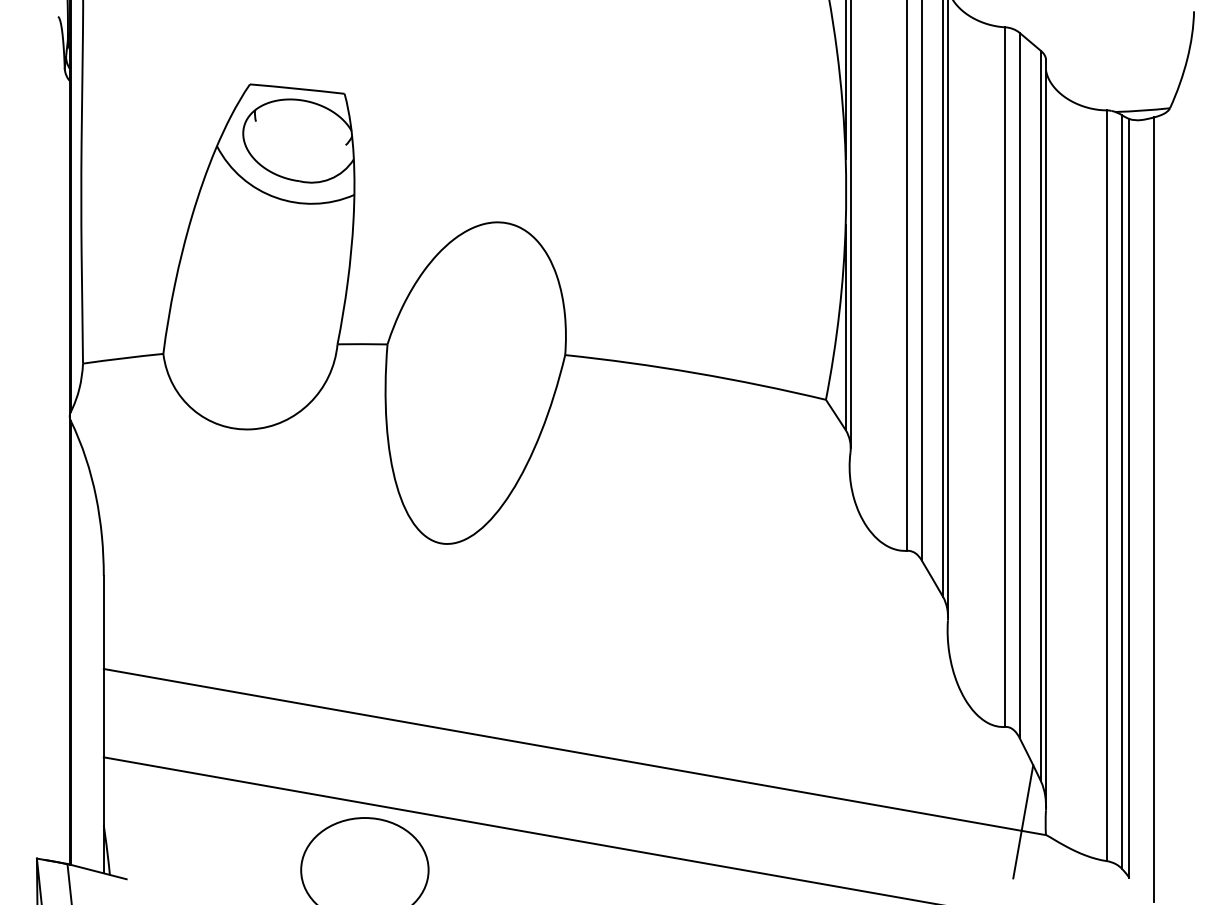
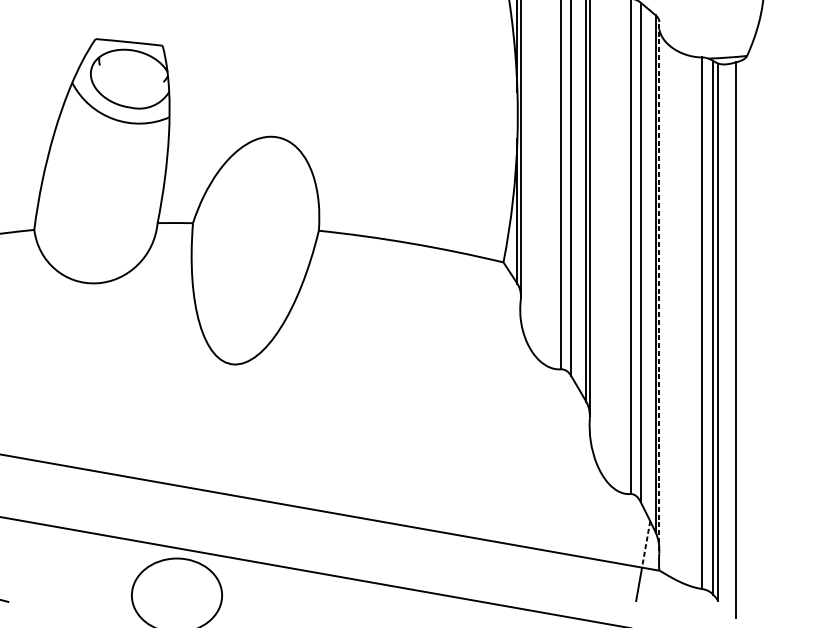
line: (1046, 433) -> (659, 286), solid -> dashed
line: (1027, 798) -> (646, 544), solid -> dashed

